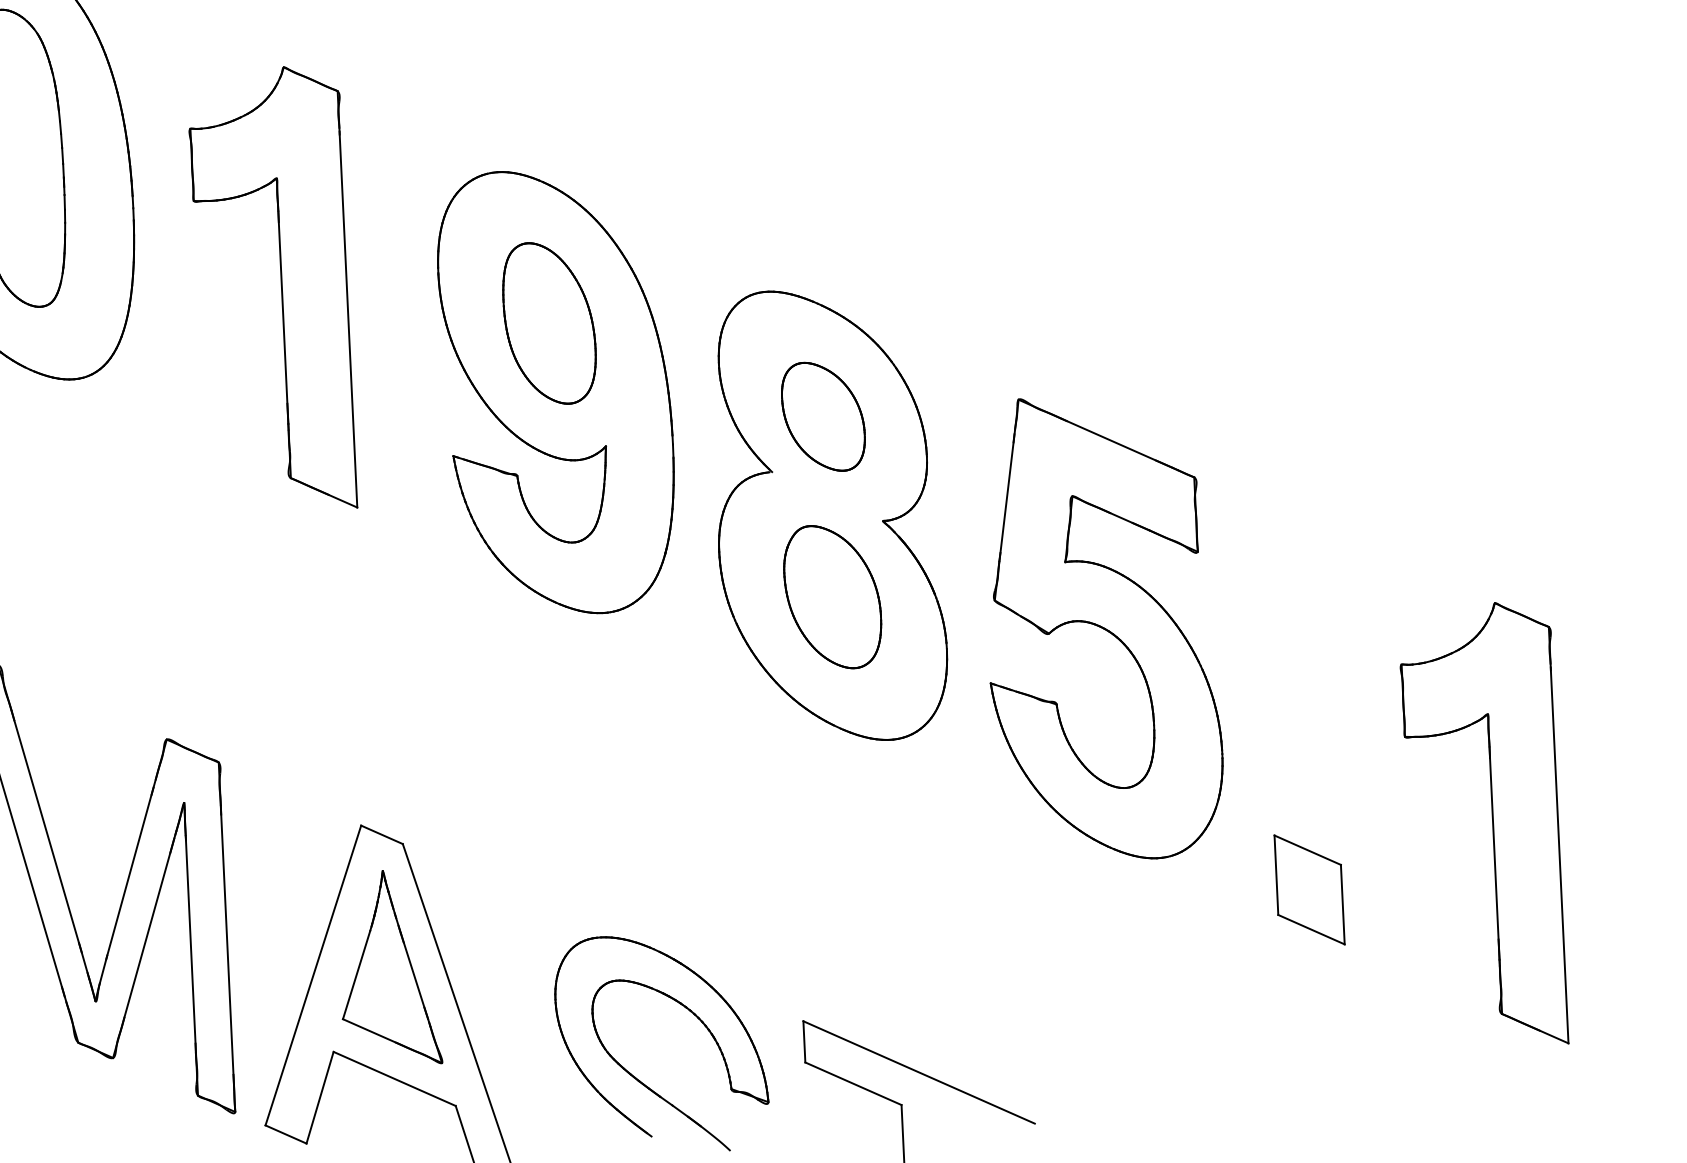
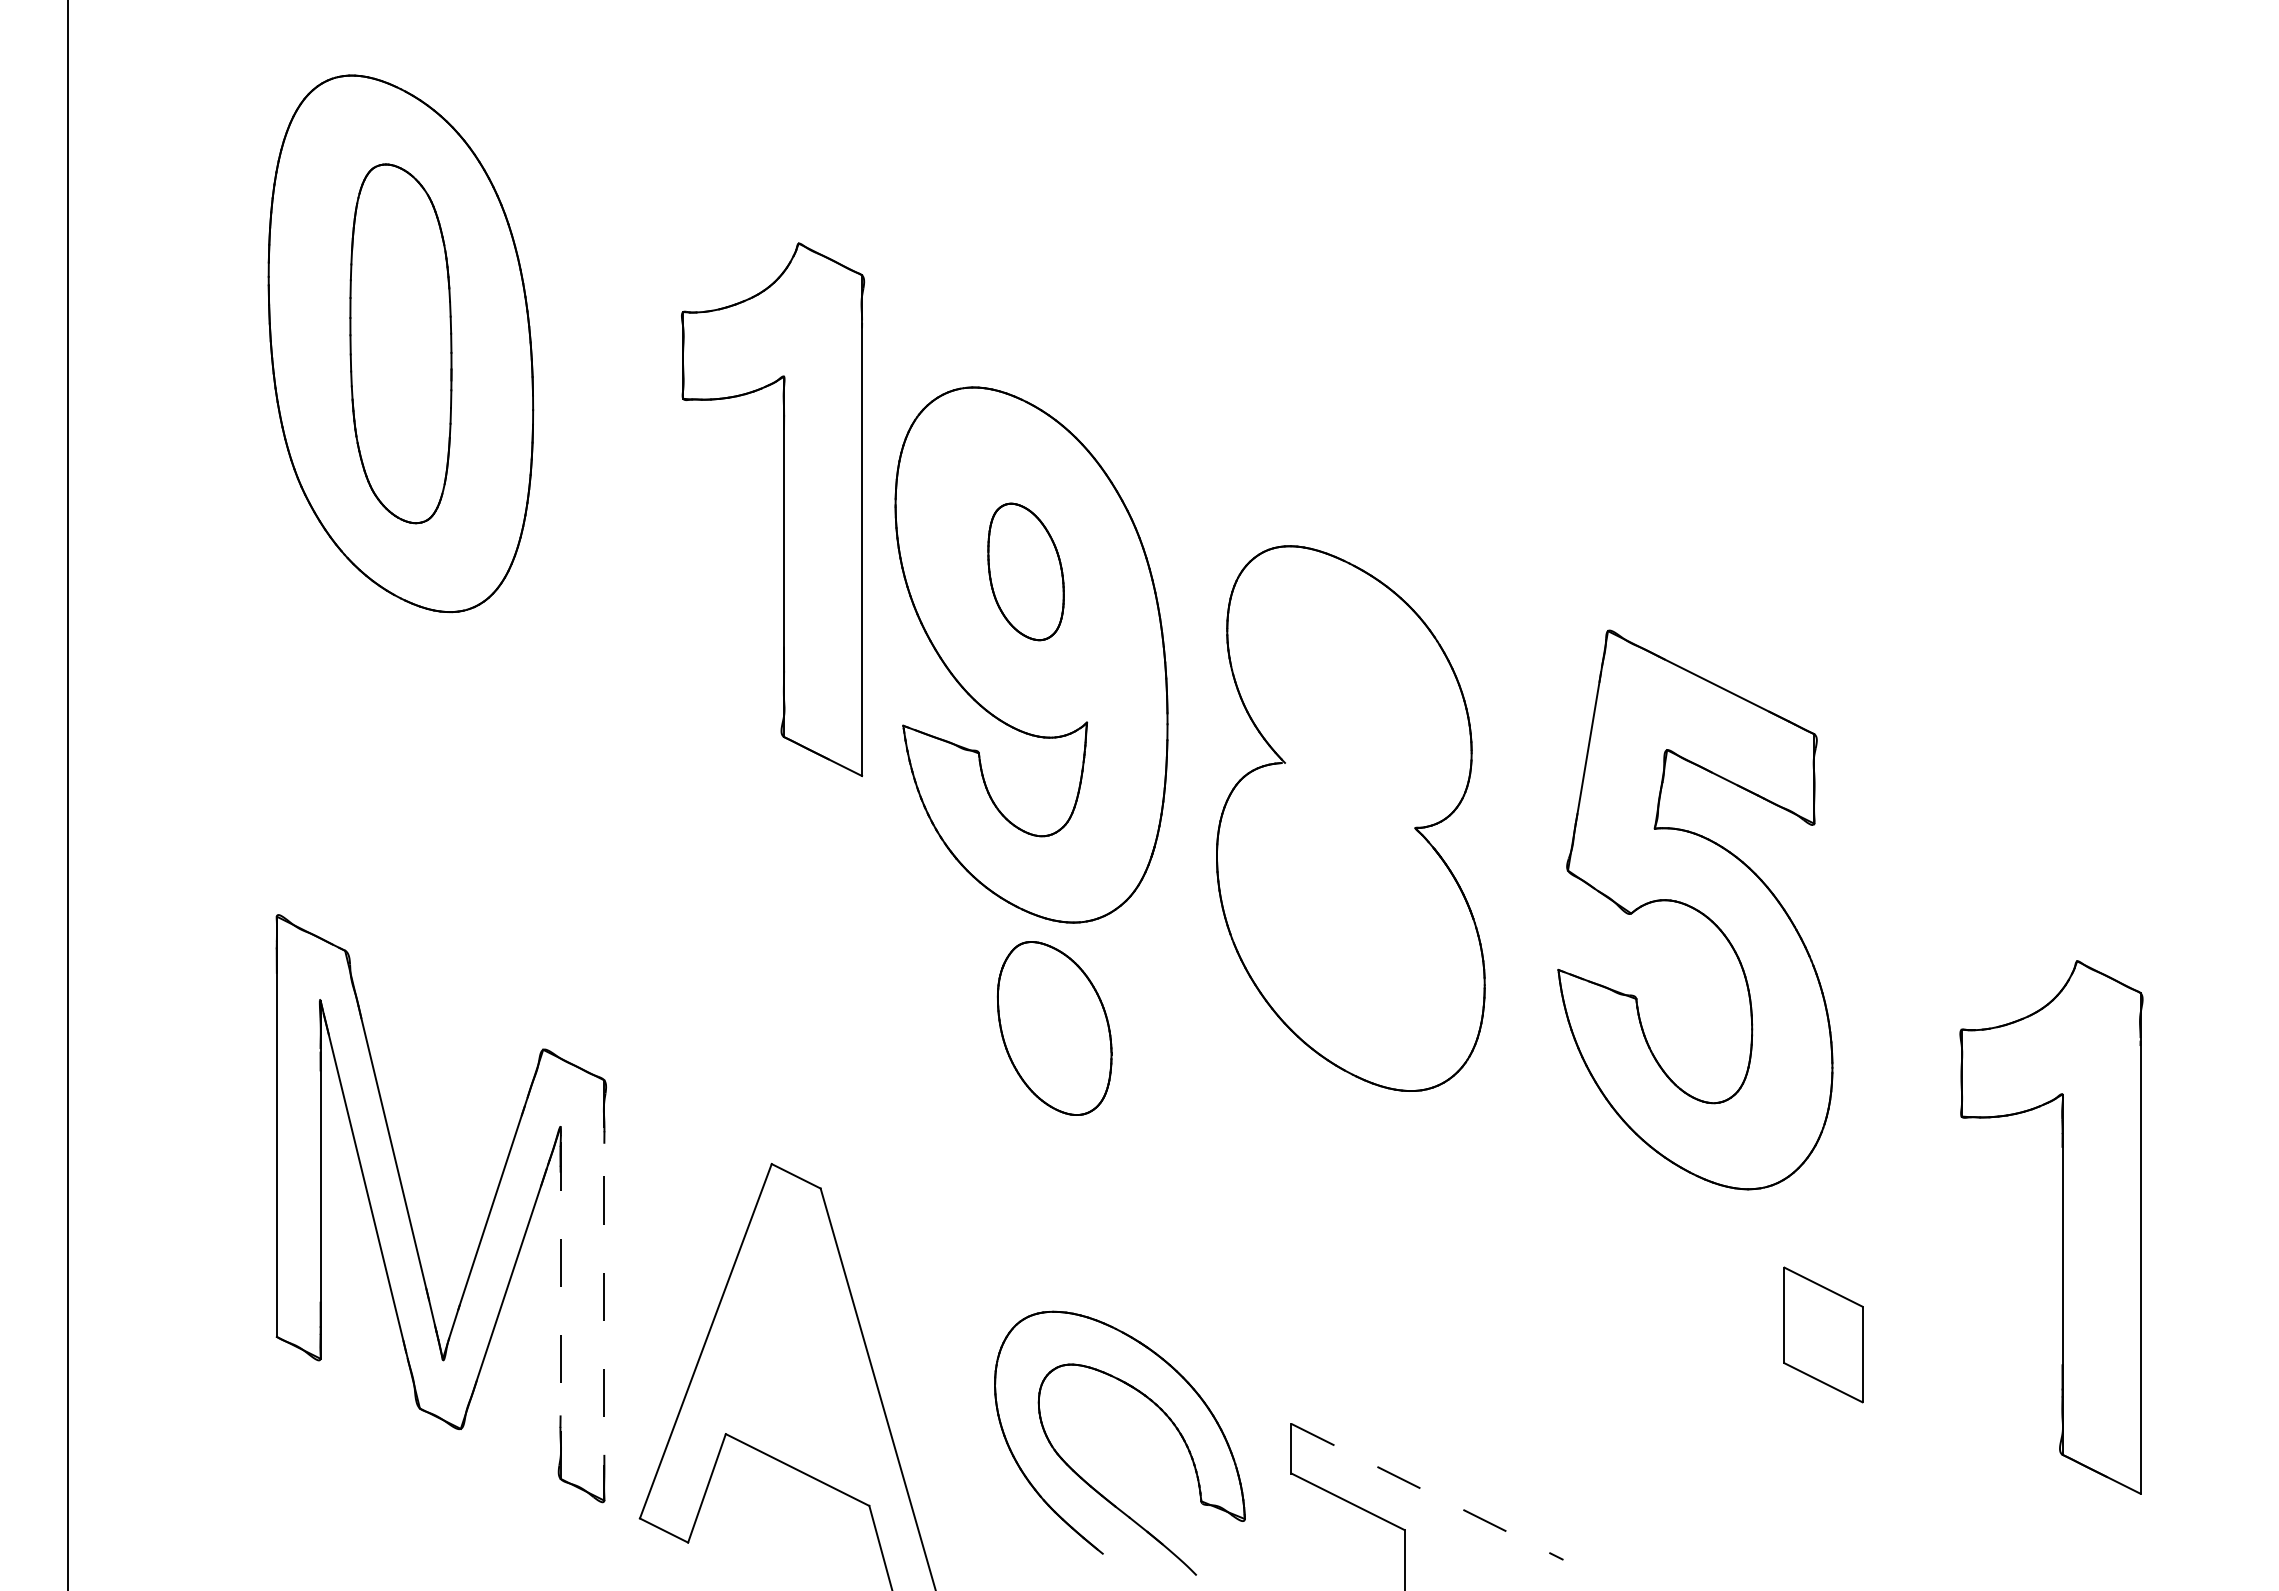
part: (281, 289) -> (783, 509), moved
part: (548, 323) -> (1025, 571), size x0.7
part: (823, 416) -> (1349, 699), removed
part: (832, 597) -> (1054, 1028), moved
part: (1102, 627) -> (1695, 909), moved
part: (1493, 825) -> (2062, 1227), moved
part: (1309, 889) -> (1823, 1334), moved
line: (227, 938) -> (604, 1291), solid -> dashed
line: (191, 948) -> (560, 1302), solid -> dashed
part: (388, 967) -> (796, 1336), removed
line: (919, 1072) -> (1427, 1492), solid -> dashed

